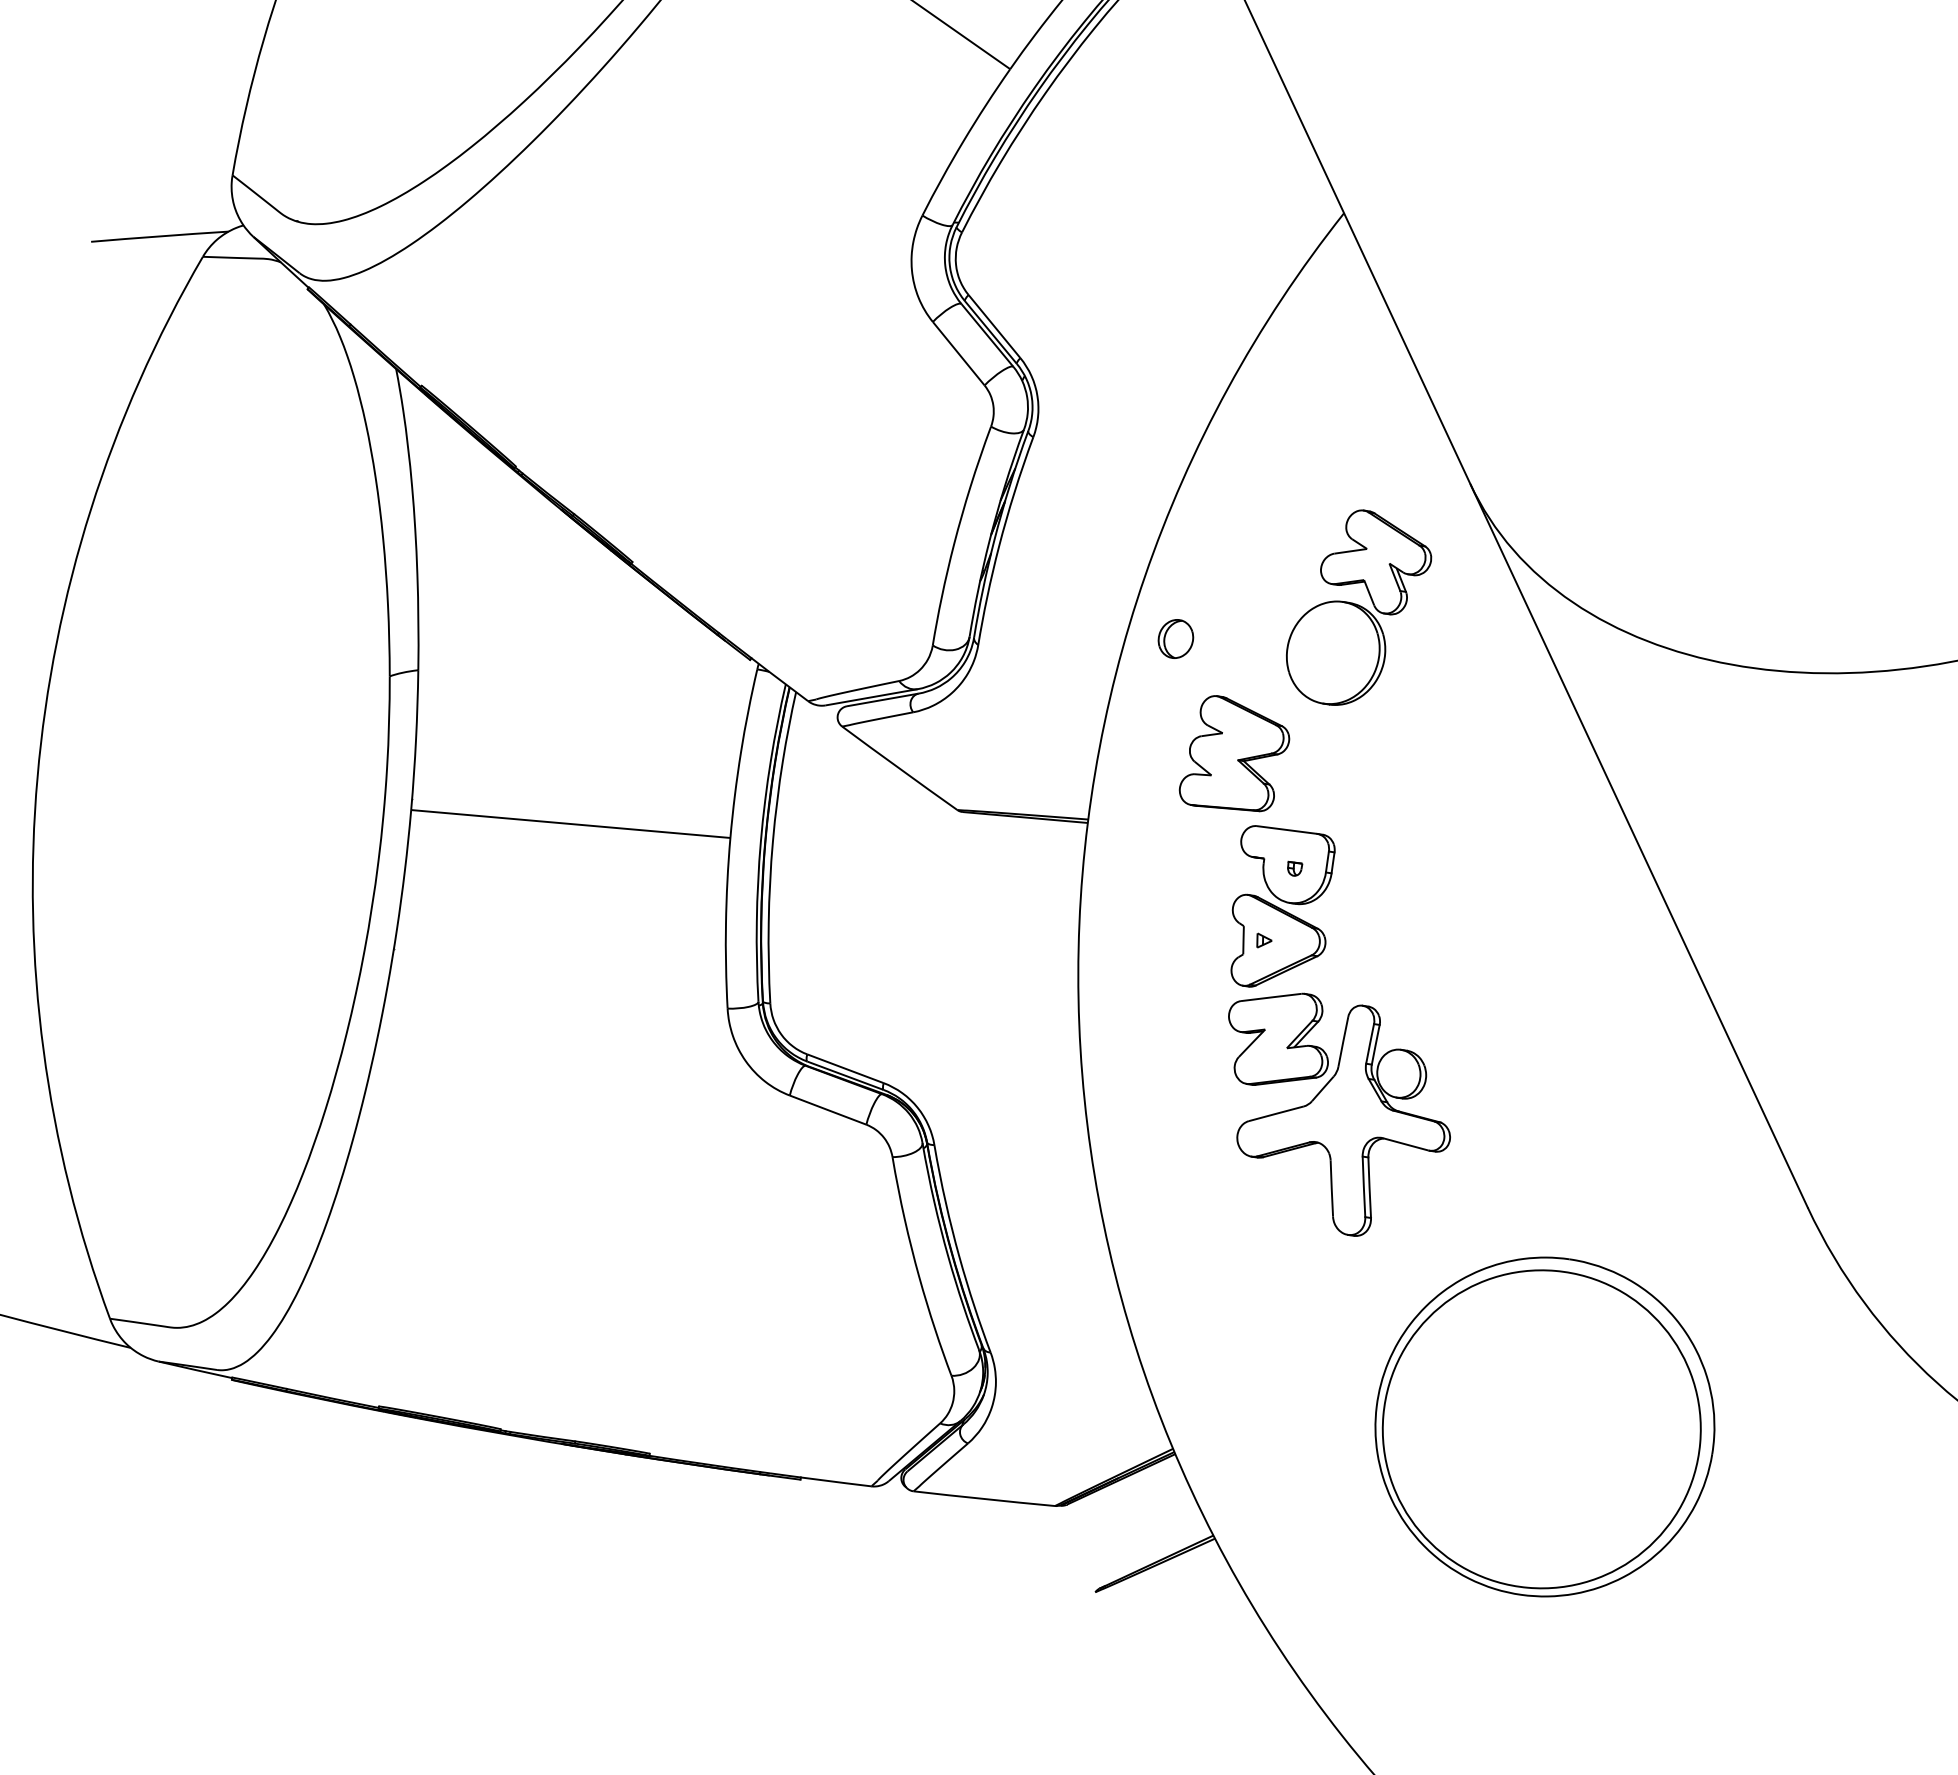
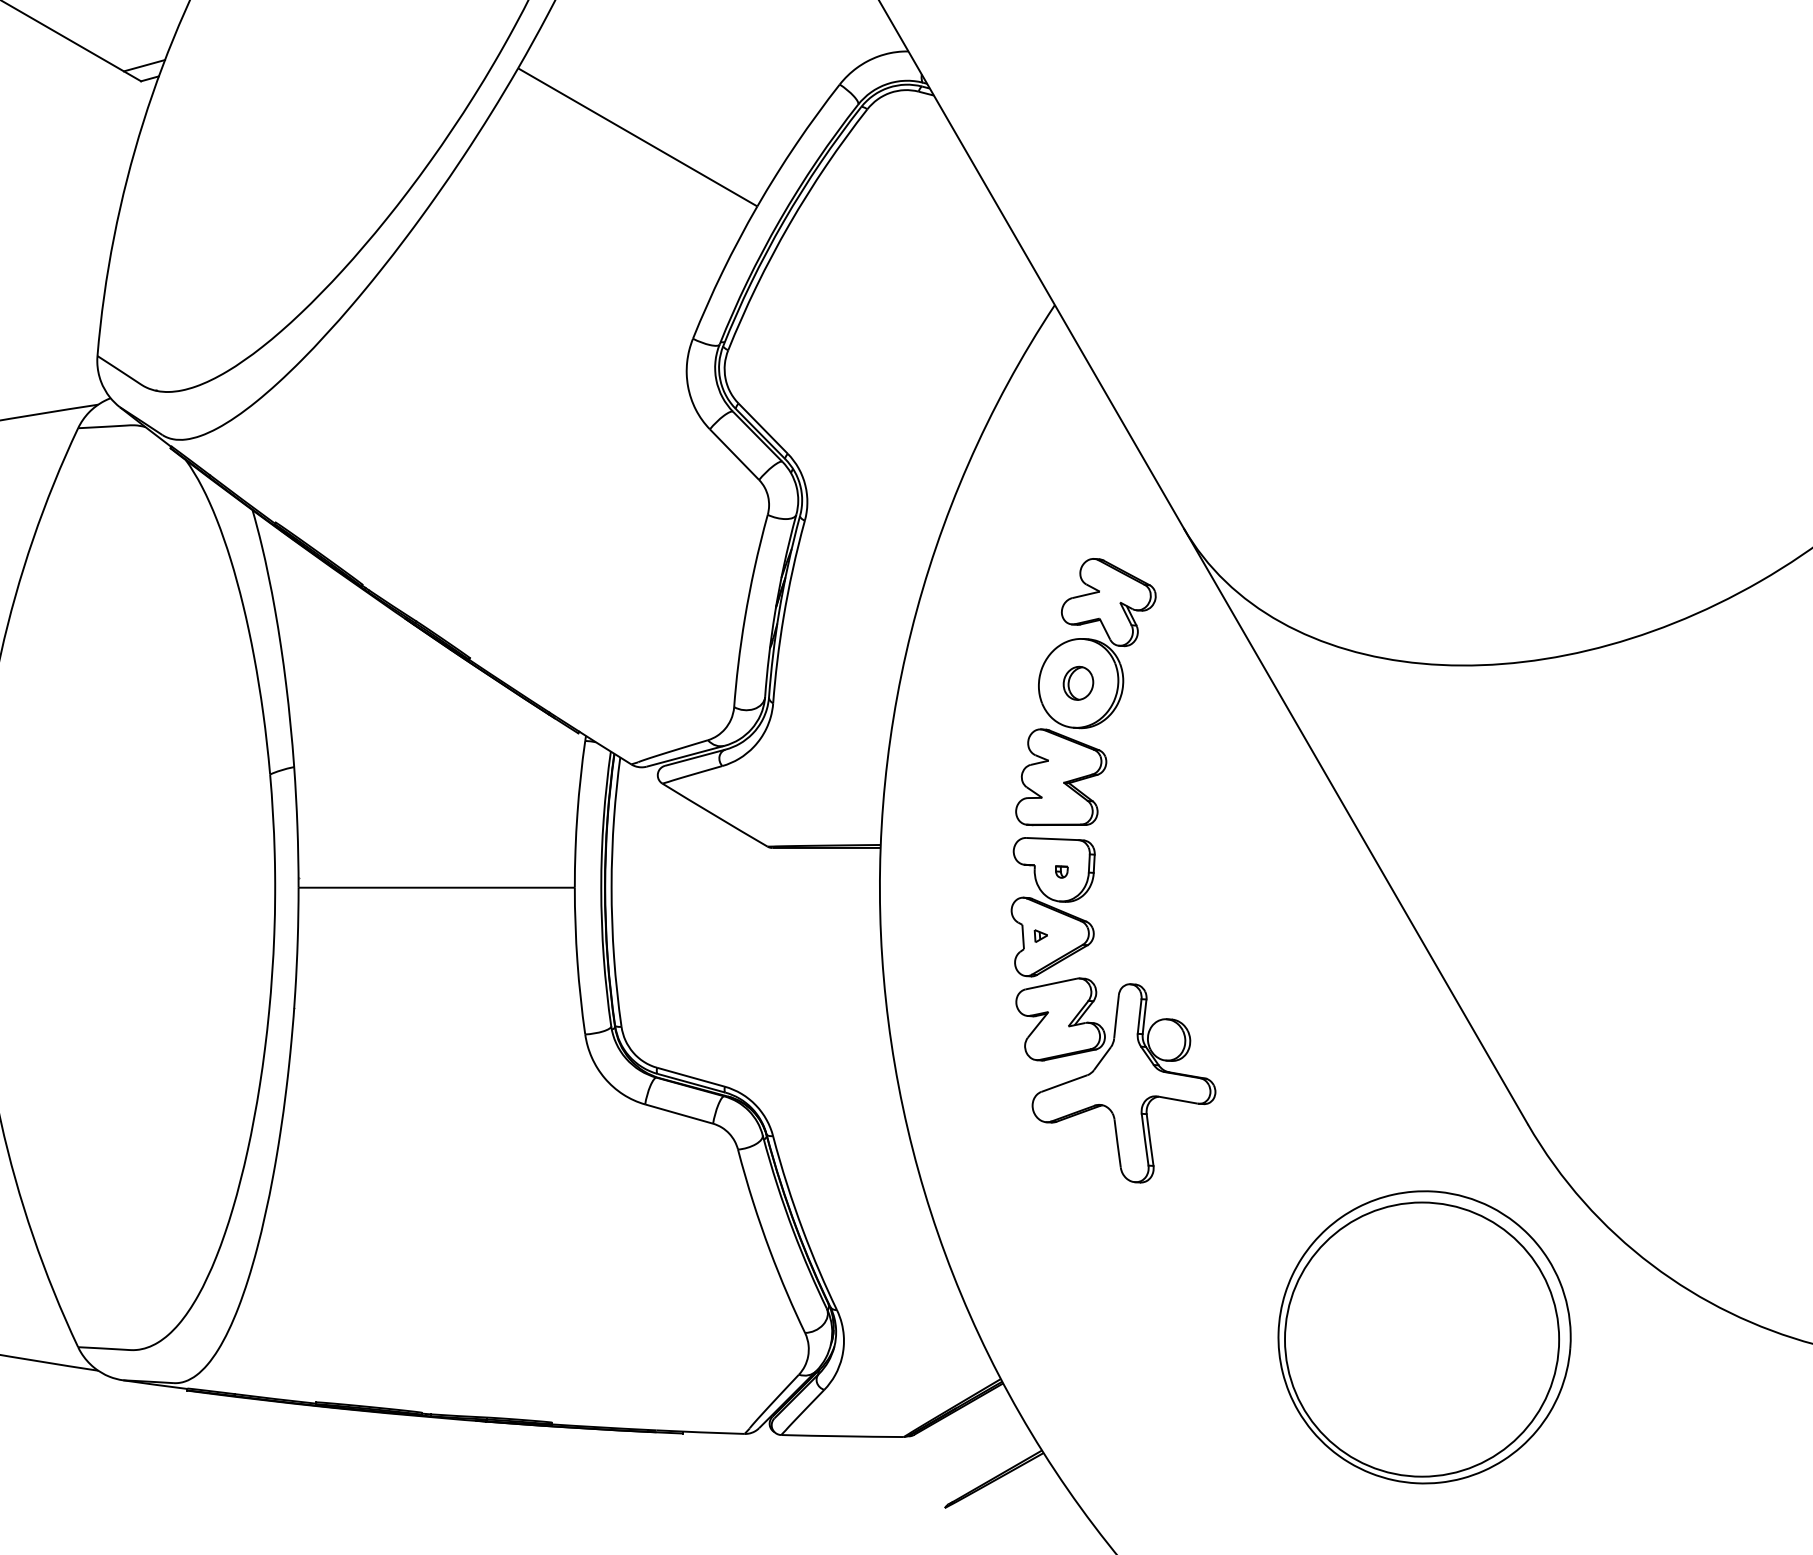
part: (1176, 638) -> (1078, 682), moved
part: (1235, 753) -> (1061, 777), moved
part: (1544, 1427) -> (1424, 1337), moved

